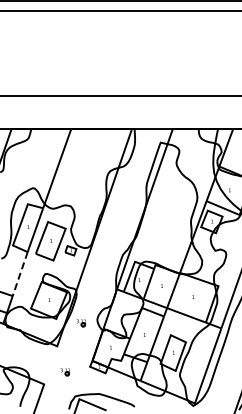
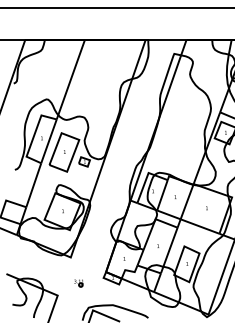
line: (20, 274) -> (34, 185), dashed -> solid
part: (81, 323) -> (95, 234), removed

